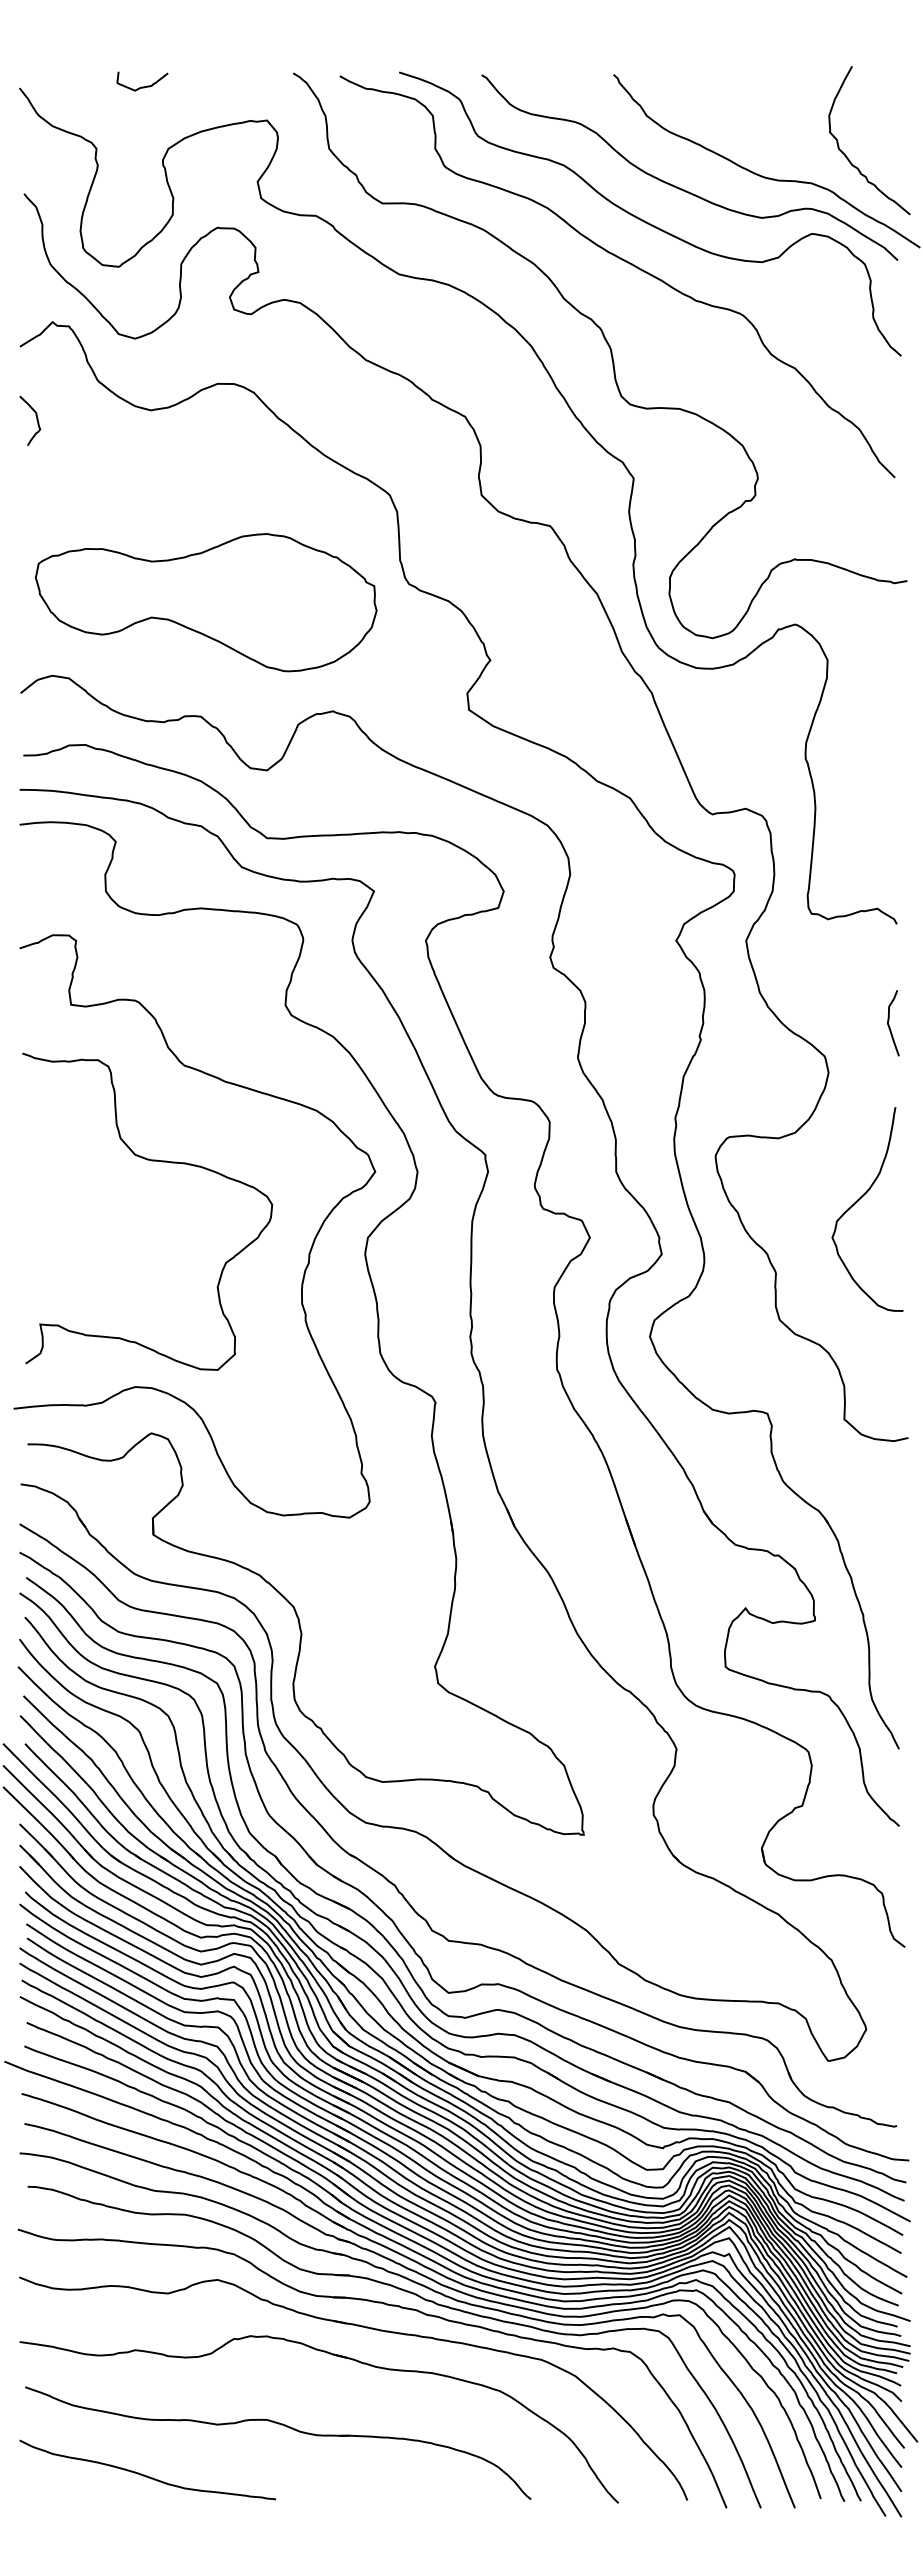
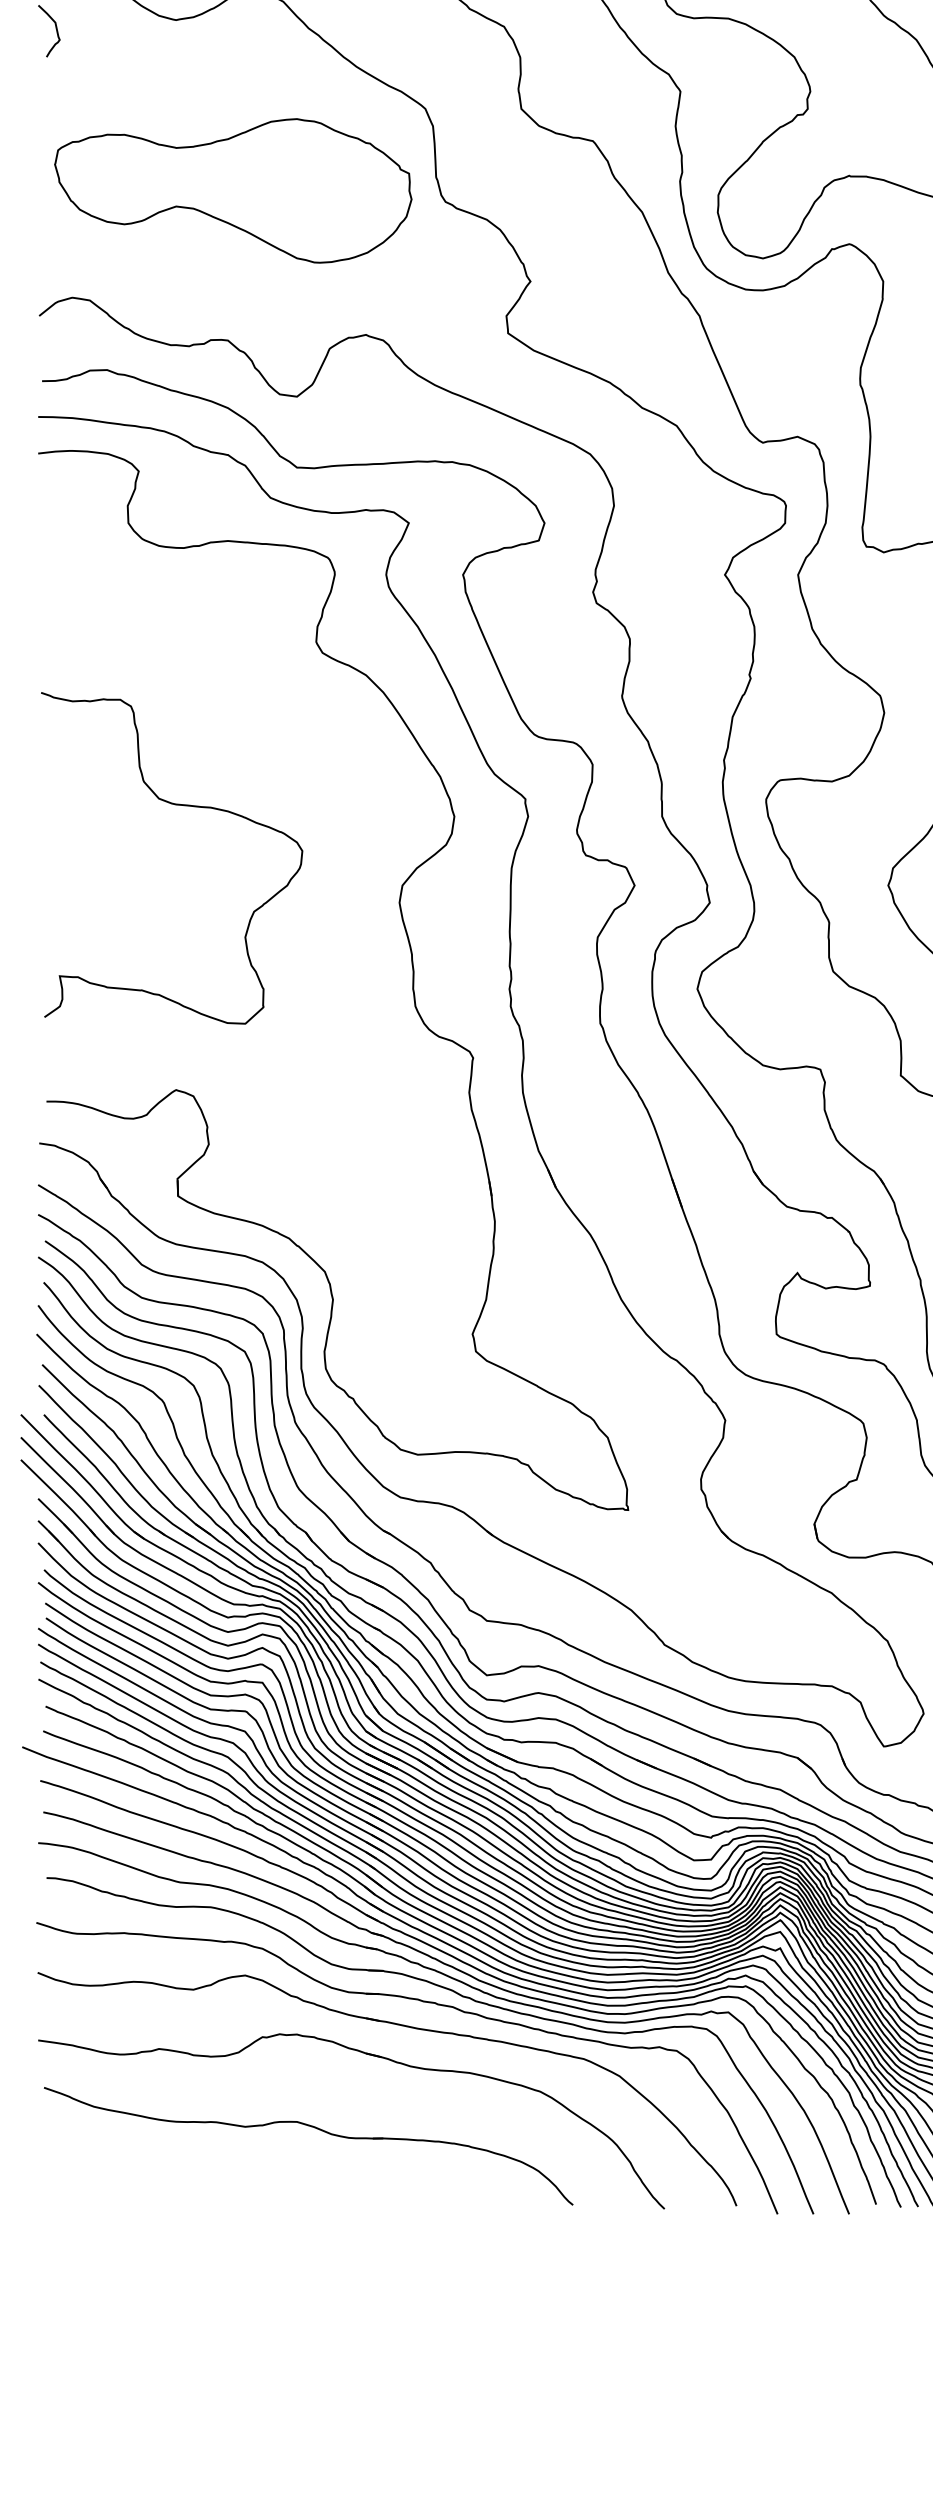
part: (205, 602) -> (232, 190), moved
curve: (308, 1253) -> (340, 901), removed
curve: (144, 2474) -> (168, 2178), removed

